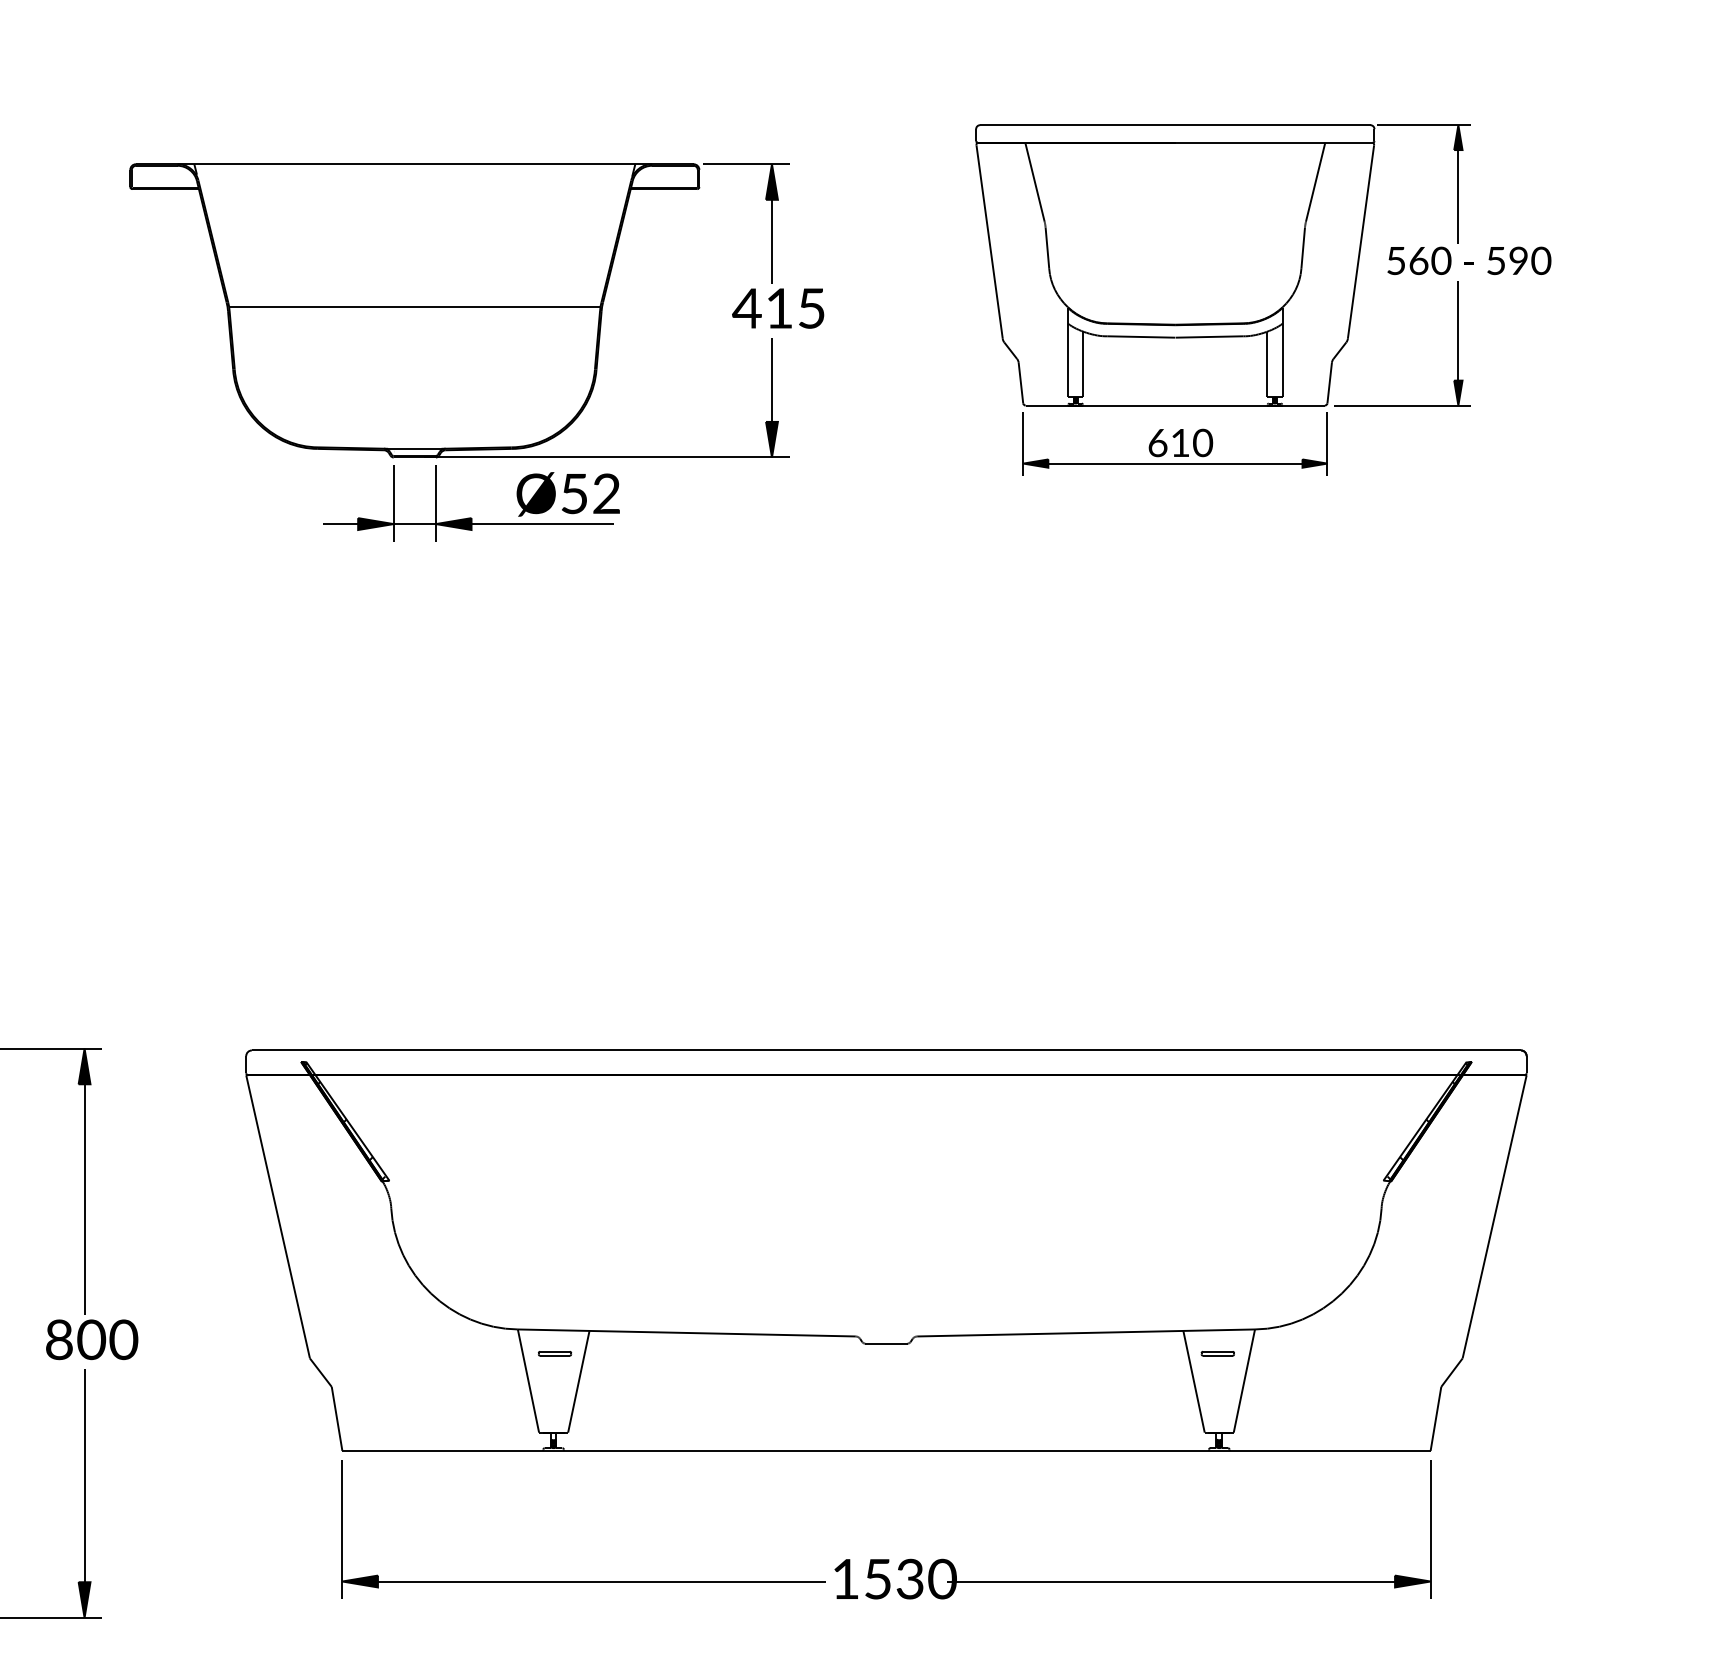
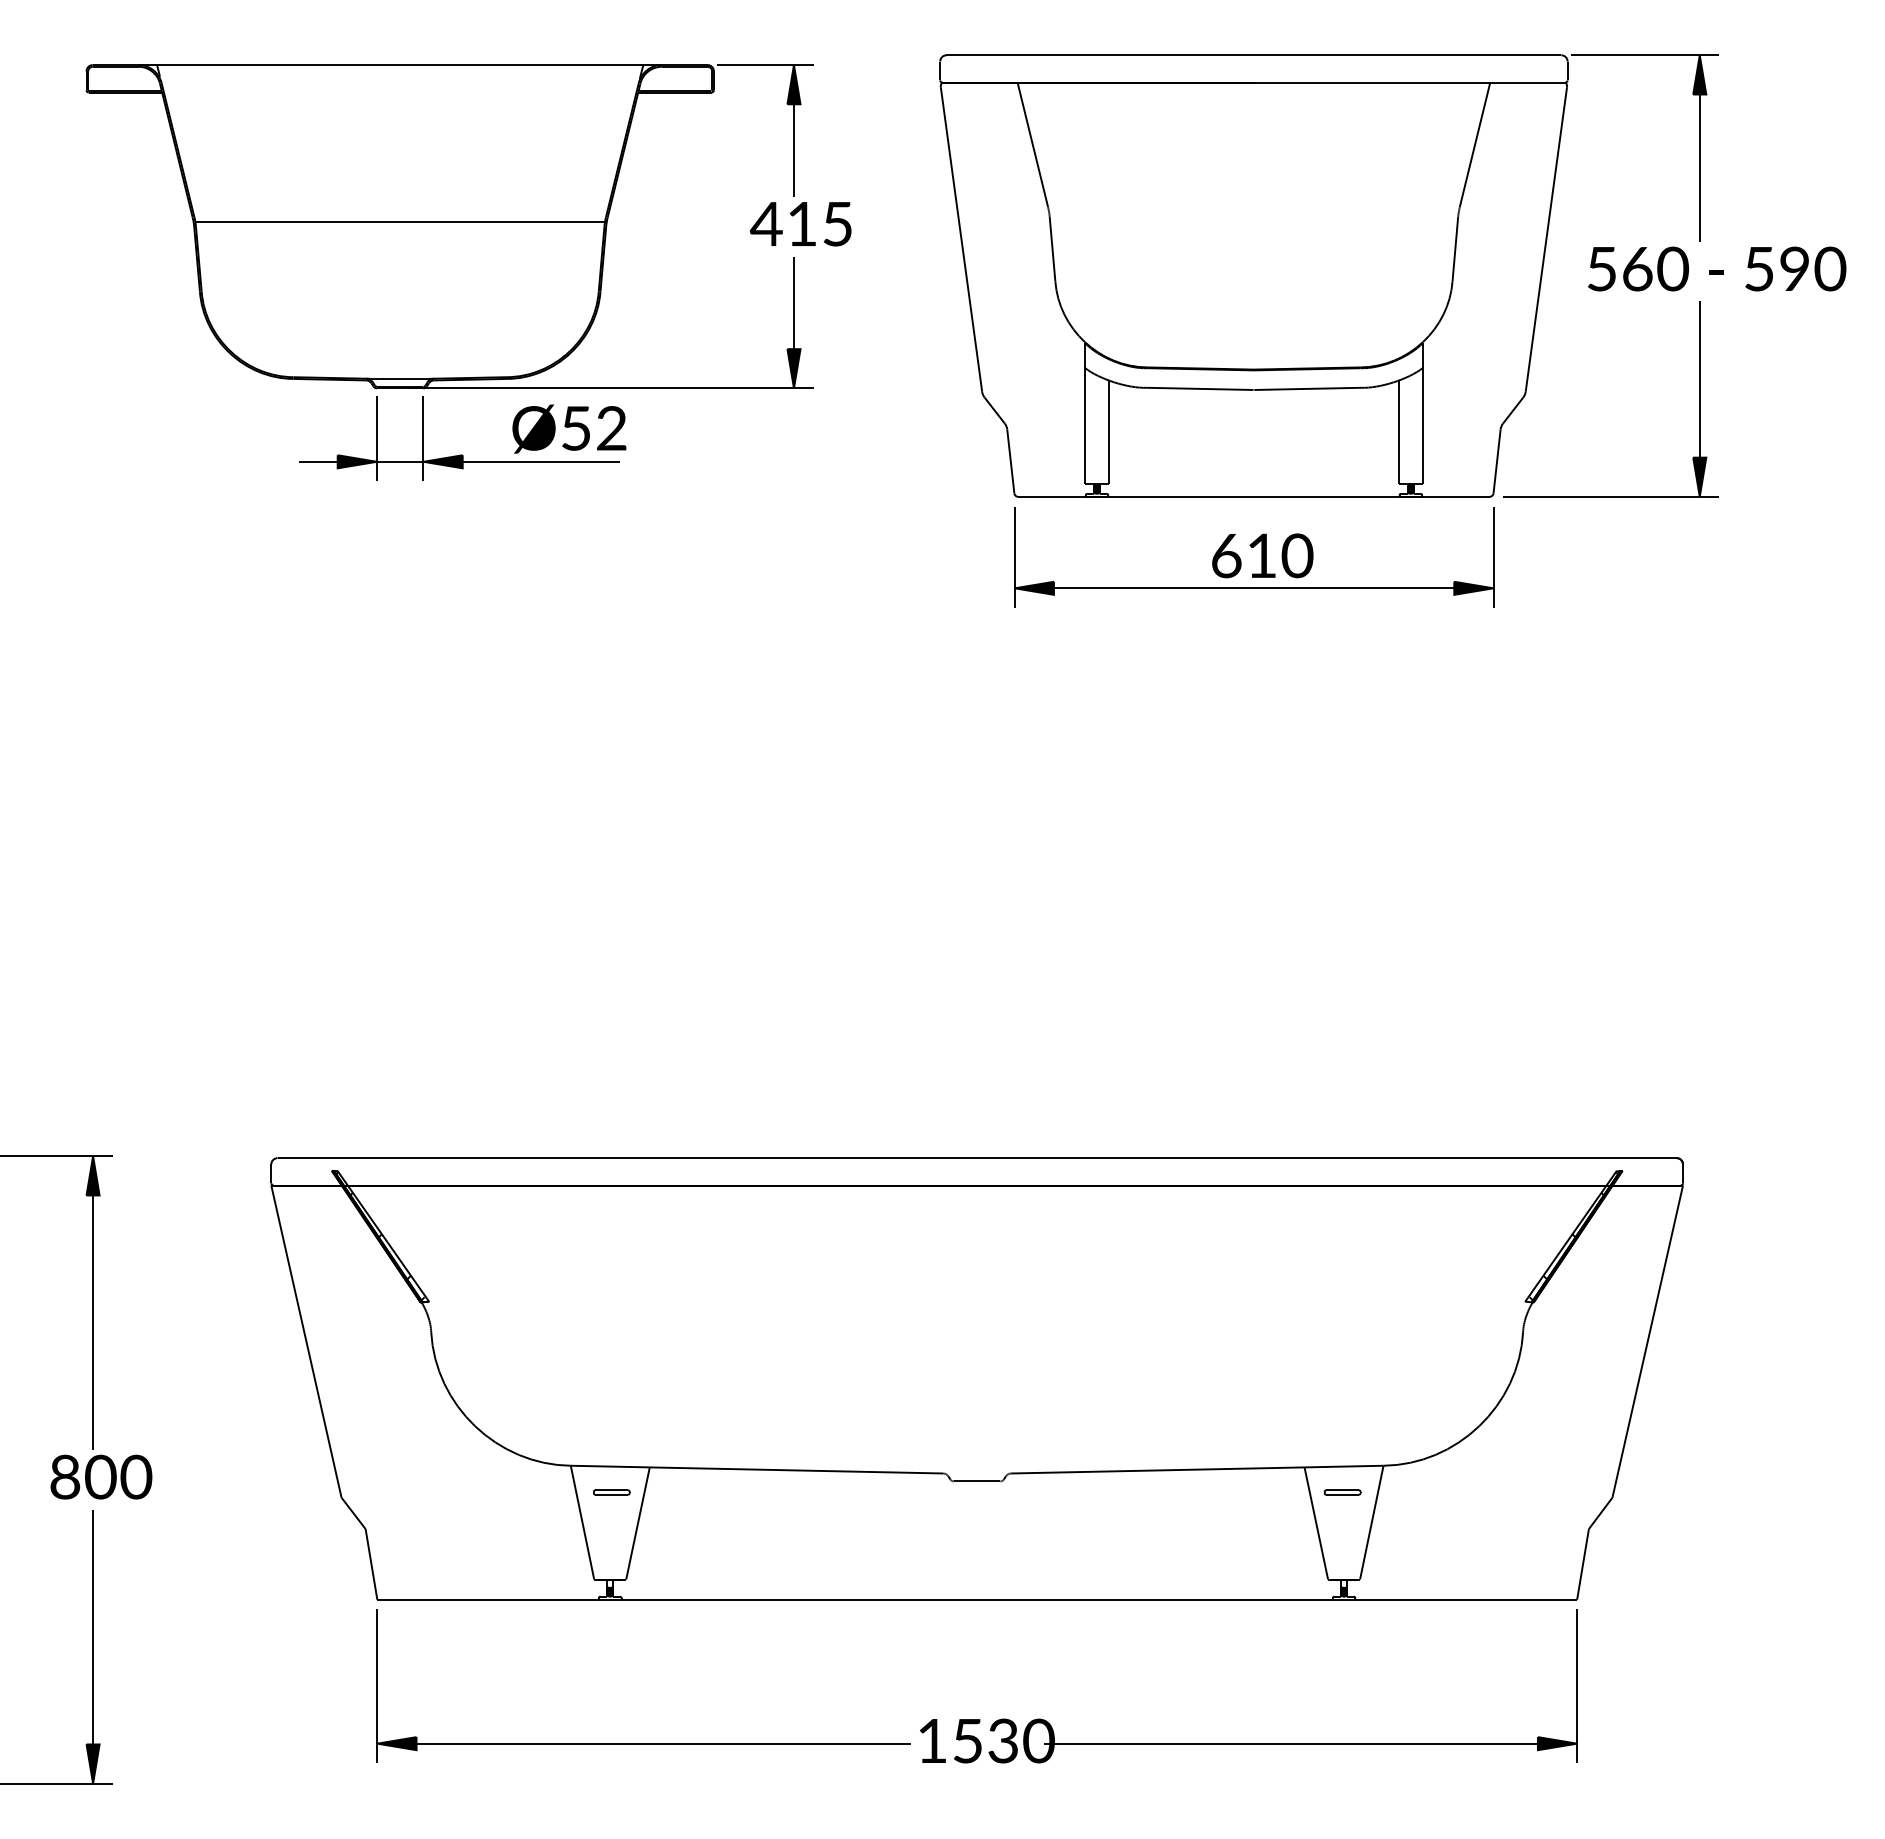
part: (1263, 299) -> (1392, 330), size x1.43
part: (476, 352) -> (468, 272), moved

